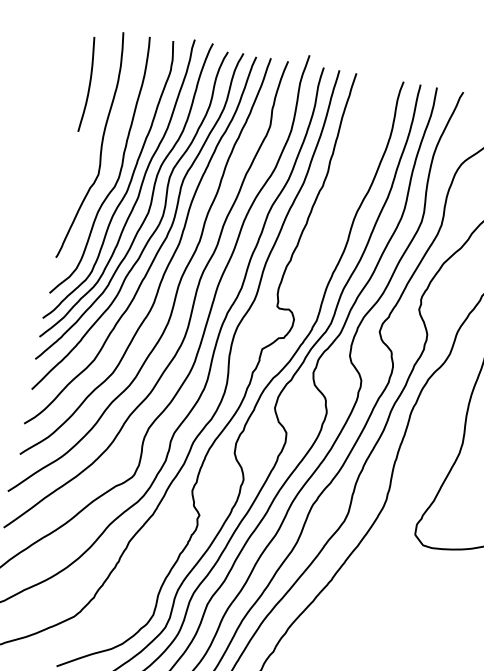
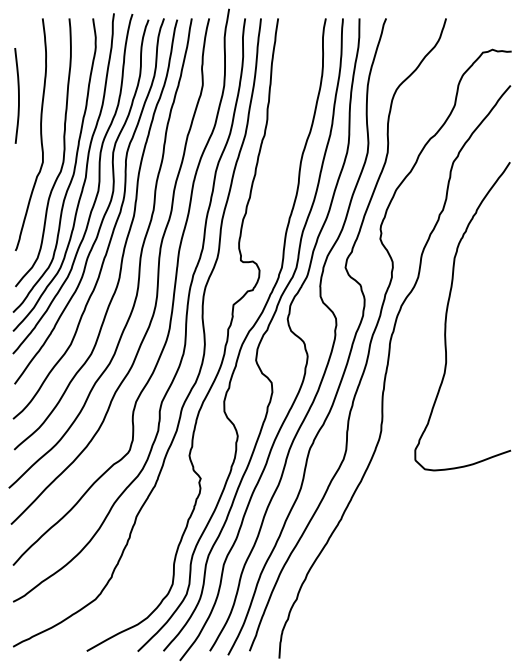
curve: (89, 84) -> (18, 95), moved

